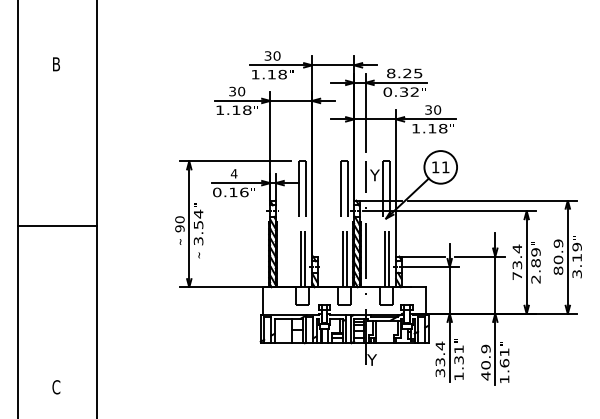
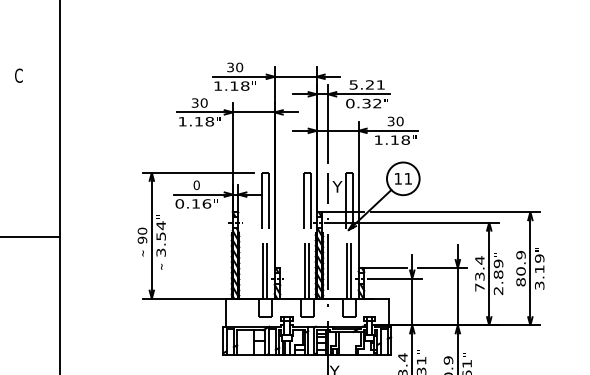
text: (56, 64) -> (19, 75), B -> C
text: (404, 73) -> (367, 84), 8.25 -> 5.21
text: (233, 173) -> (196, 184), 4 -> 0

